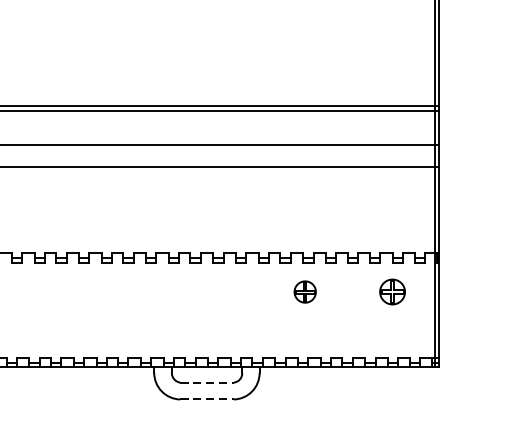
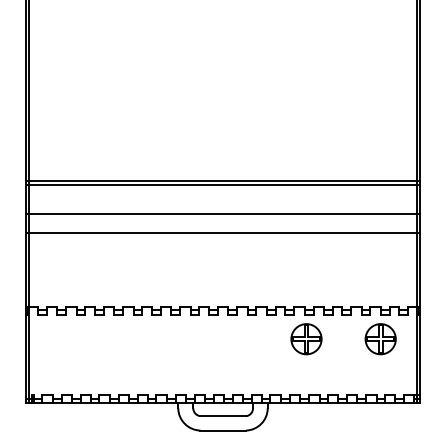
part: (305, 292) -> (306, 339), size x1.67
part: (392, 292) -> (380, 339), size x1.43
line: (207, 382) -> (223, 416), dashed -> solid
line: (207, 399) -> (223, 430), dashed -> solid

